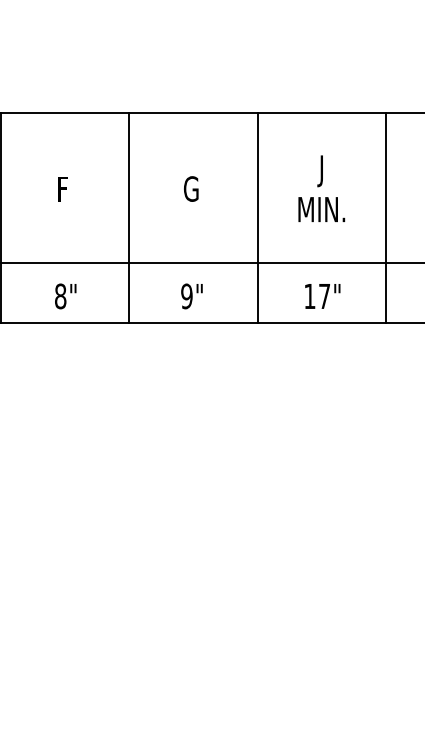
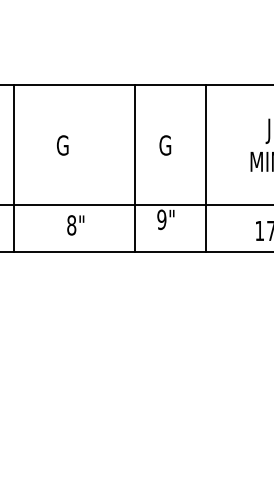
text: (62, 188) -> (62, 145), F -> G
line: (129, 218) -> (135, 168), moved
line: (257, 218) -> (206, 168), moved
text: (65, 296) -> (75, 225), moved
text: (191, 296) -> (165, 219), moved

